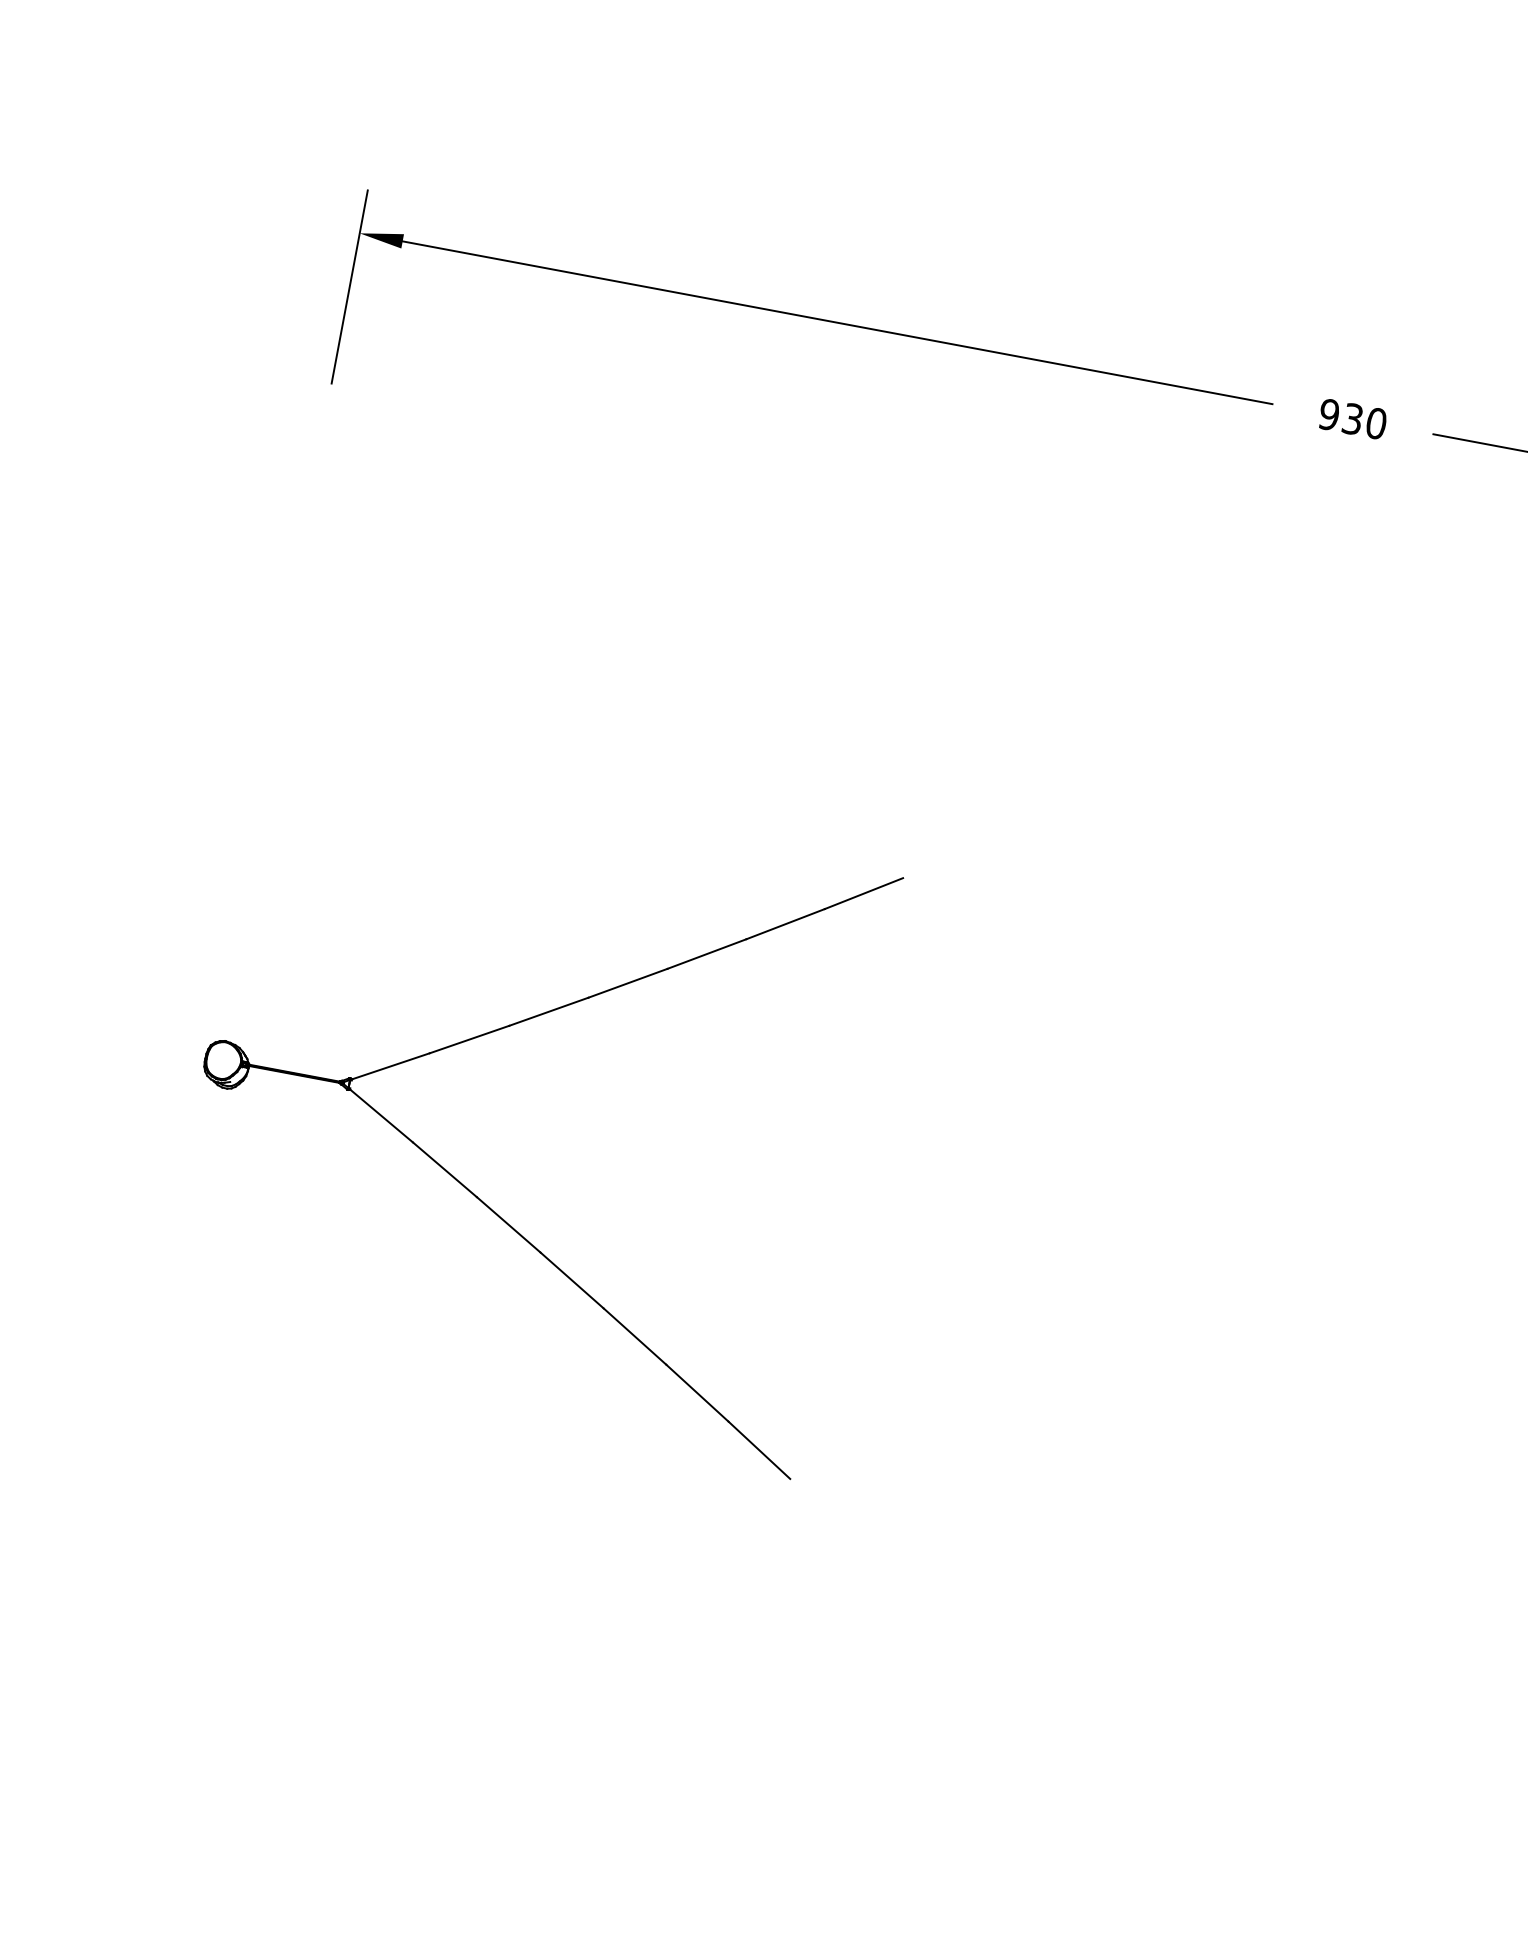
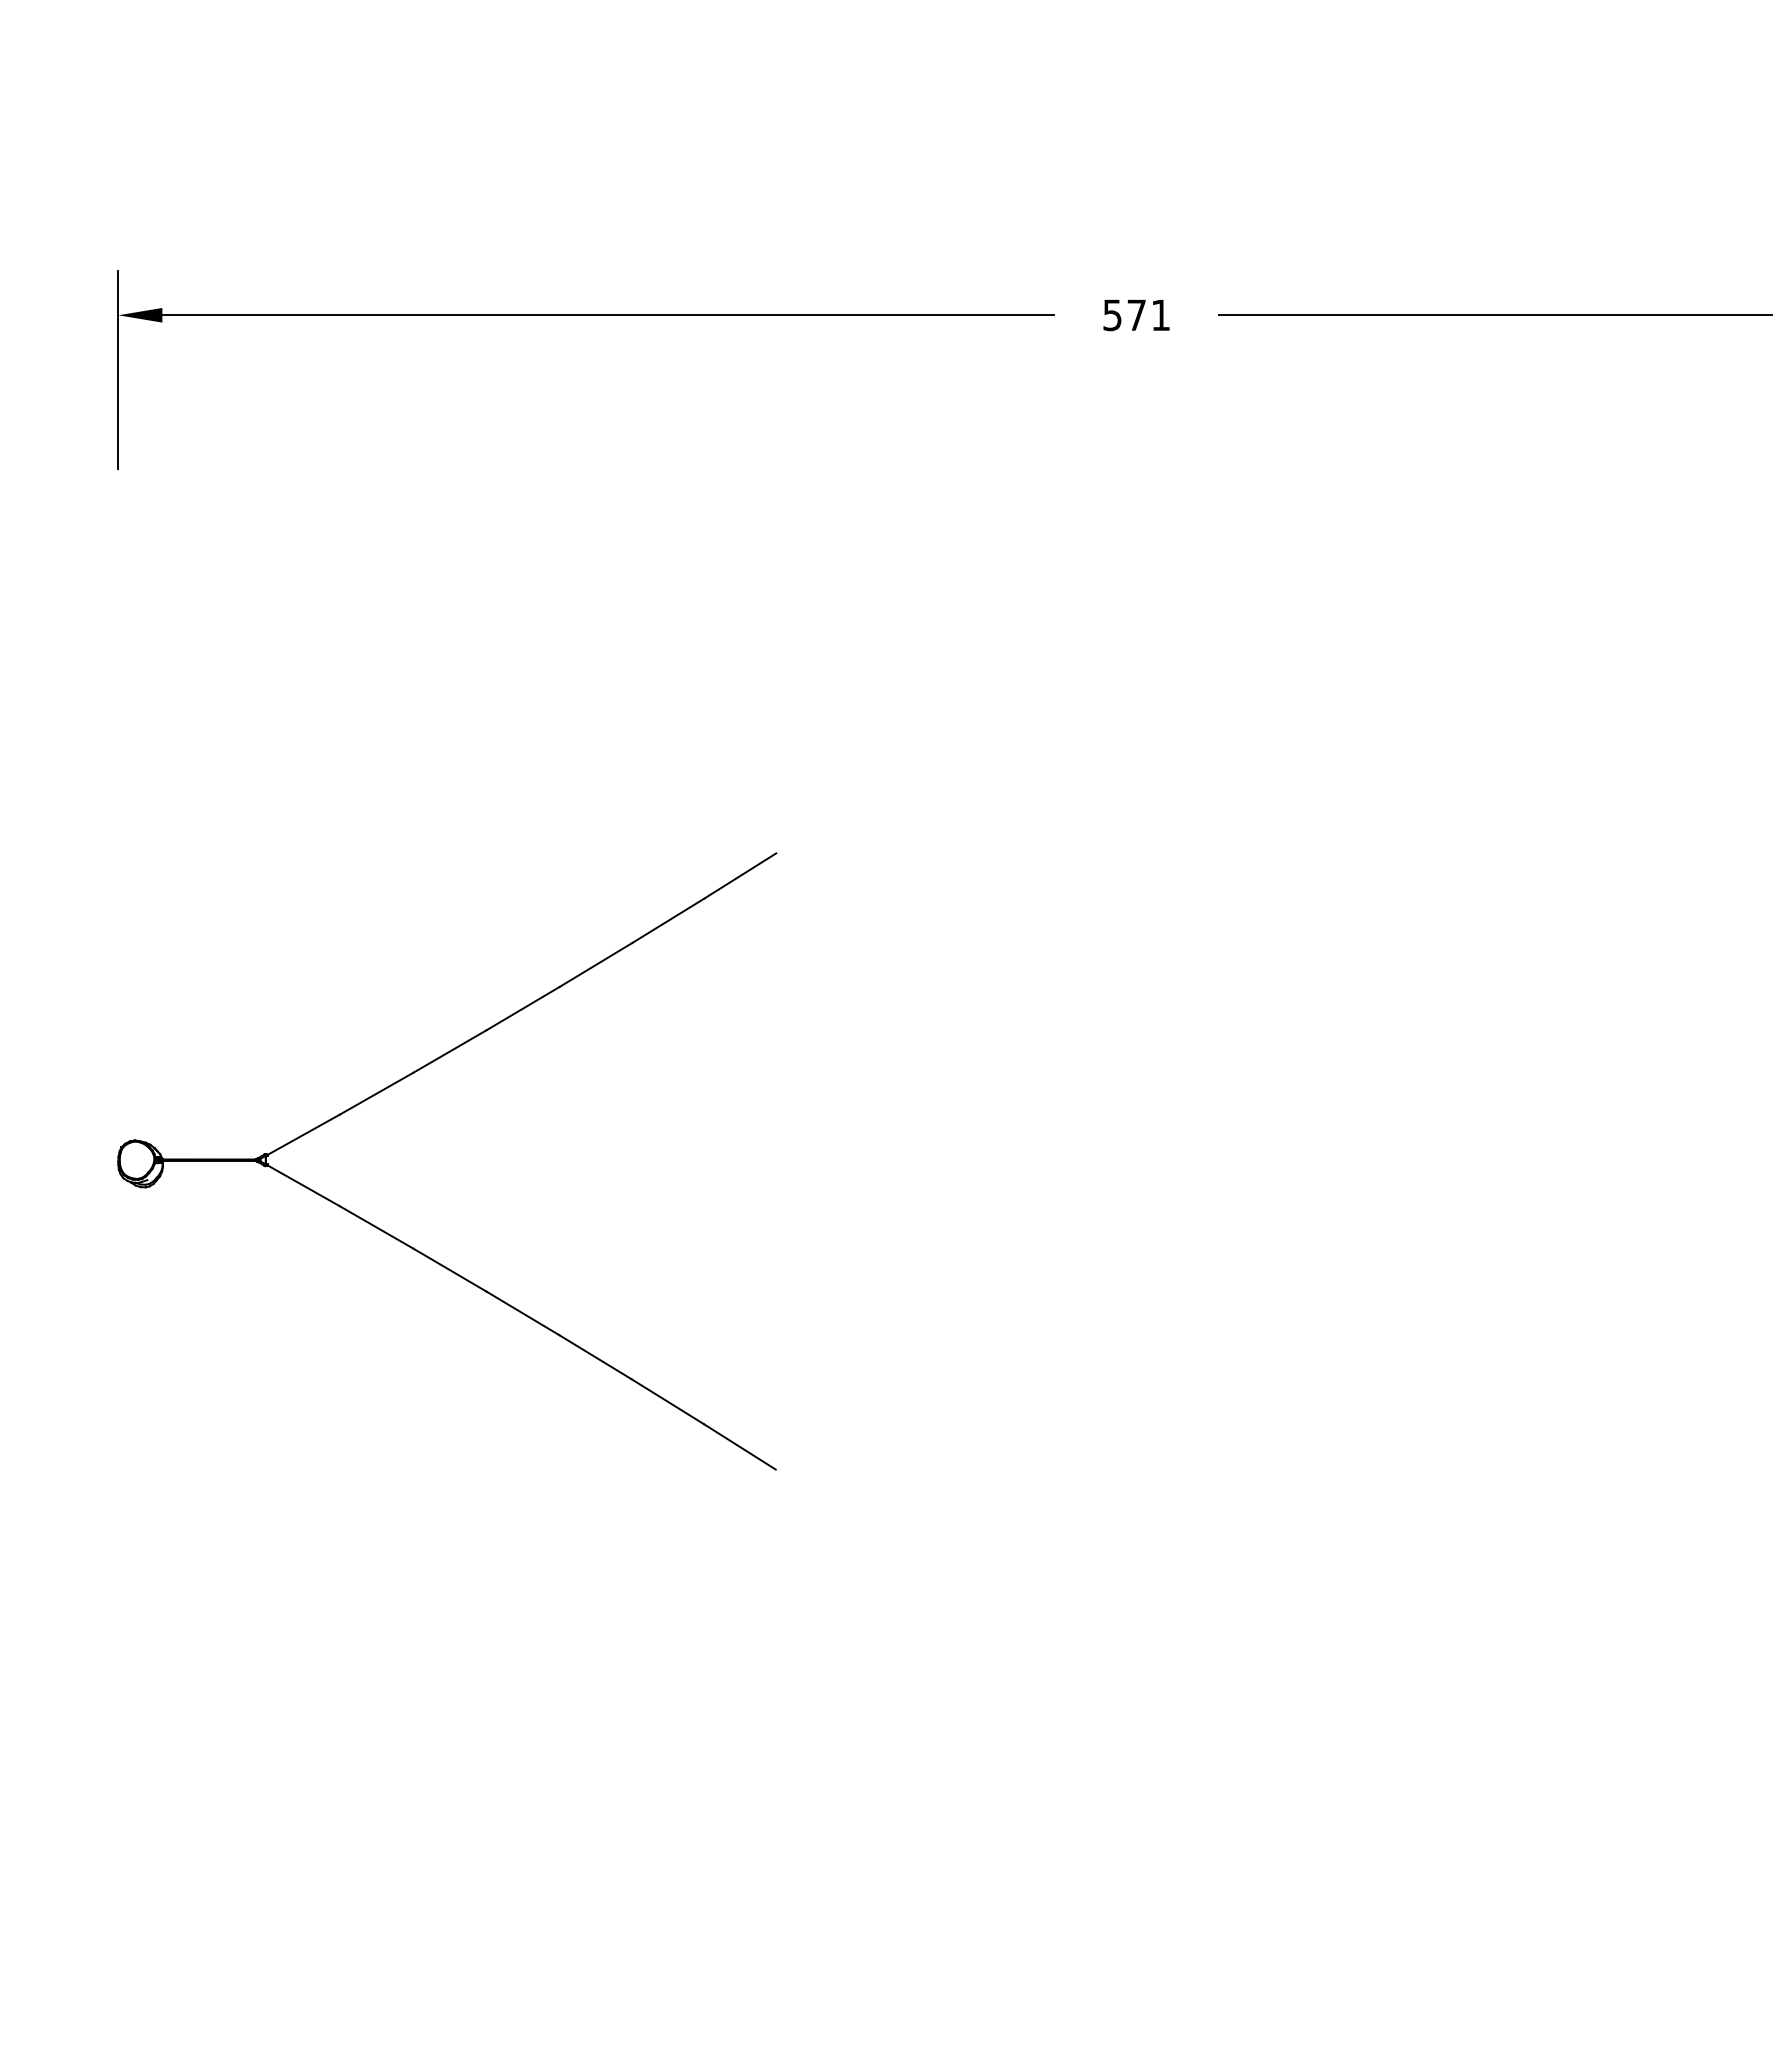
text: (1352, 419) -> (1136, 315), 930 -> 571

